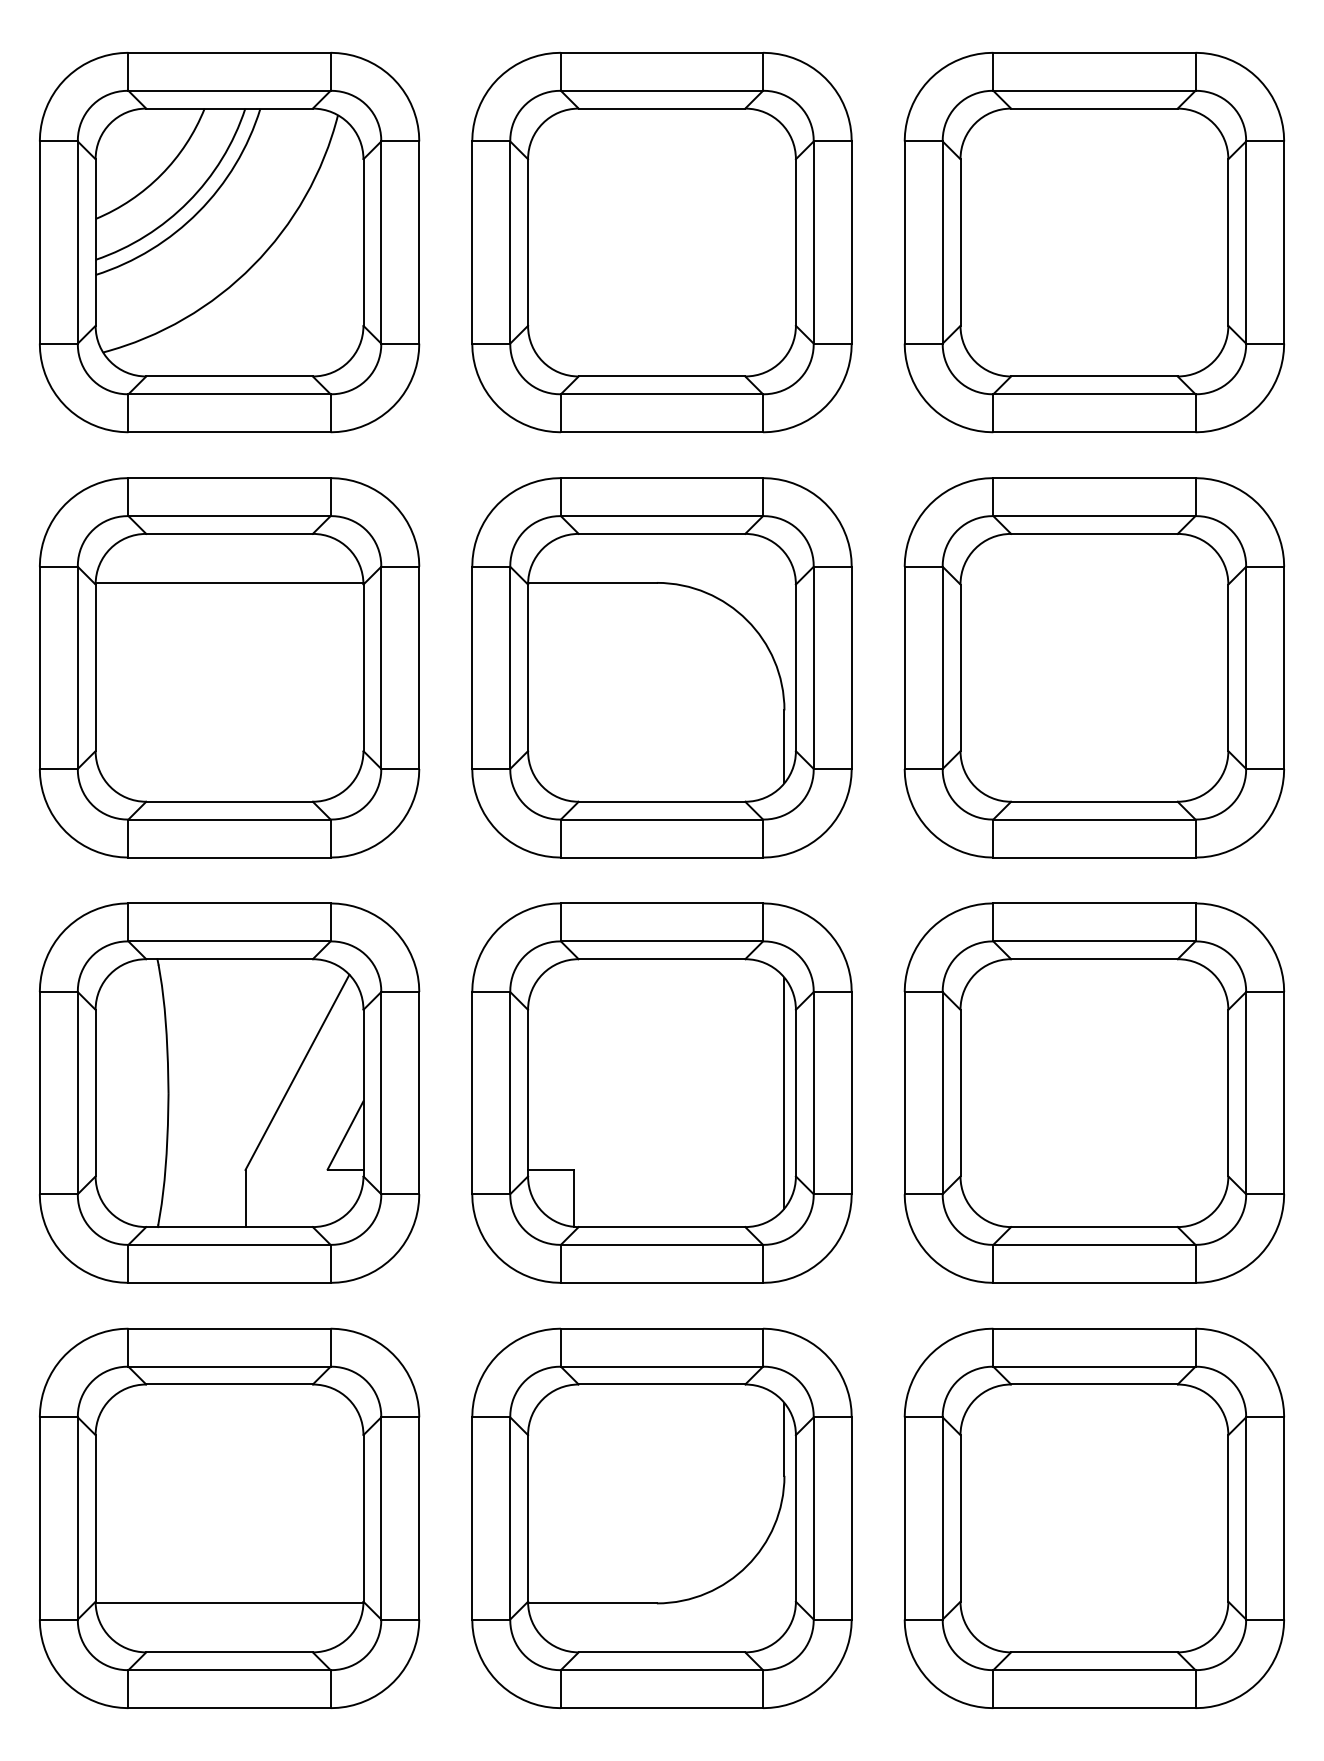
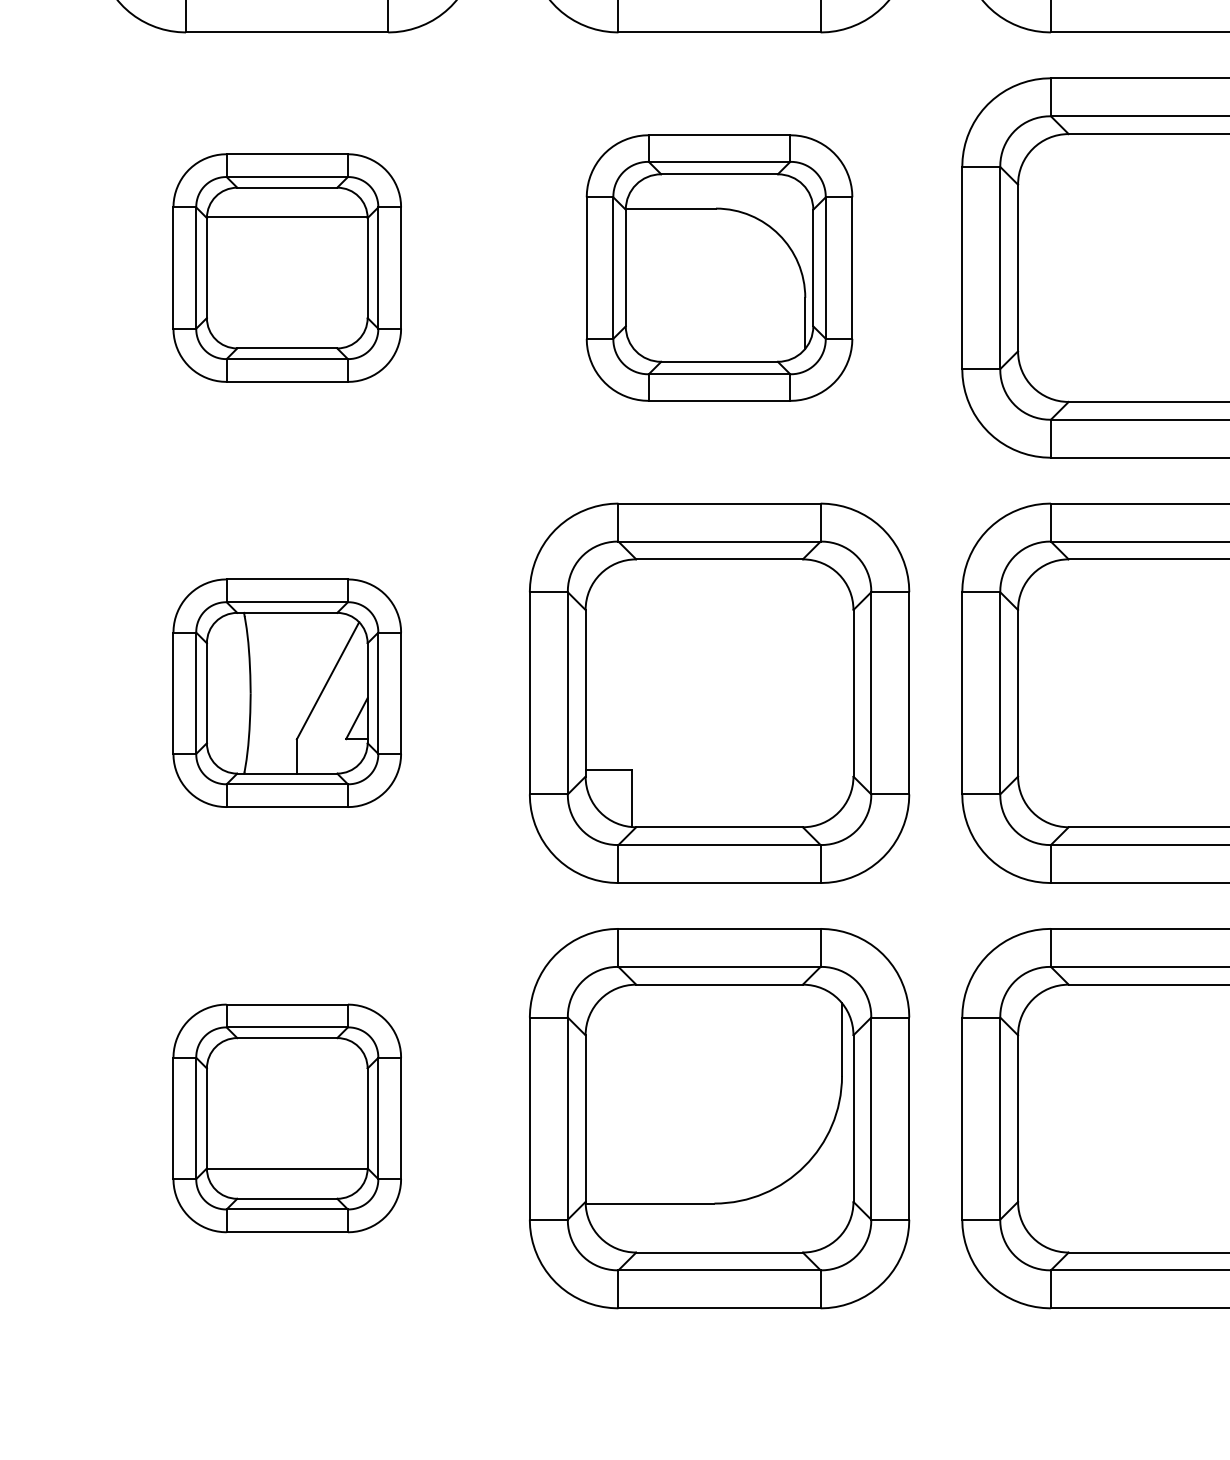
part: (229, 667) -> (287, 267), size x0.6
part: (661, 667) -> (719, 267), size x0.7
part: (229, 1092) -> (287, 692), size x0.6
line: (784, 1092) -> (842, 692), removed
part: (229, 1517) -> (287, 1117), size x0.6

